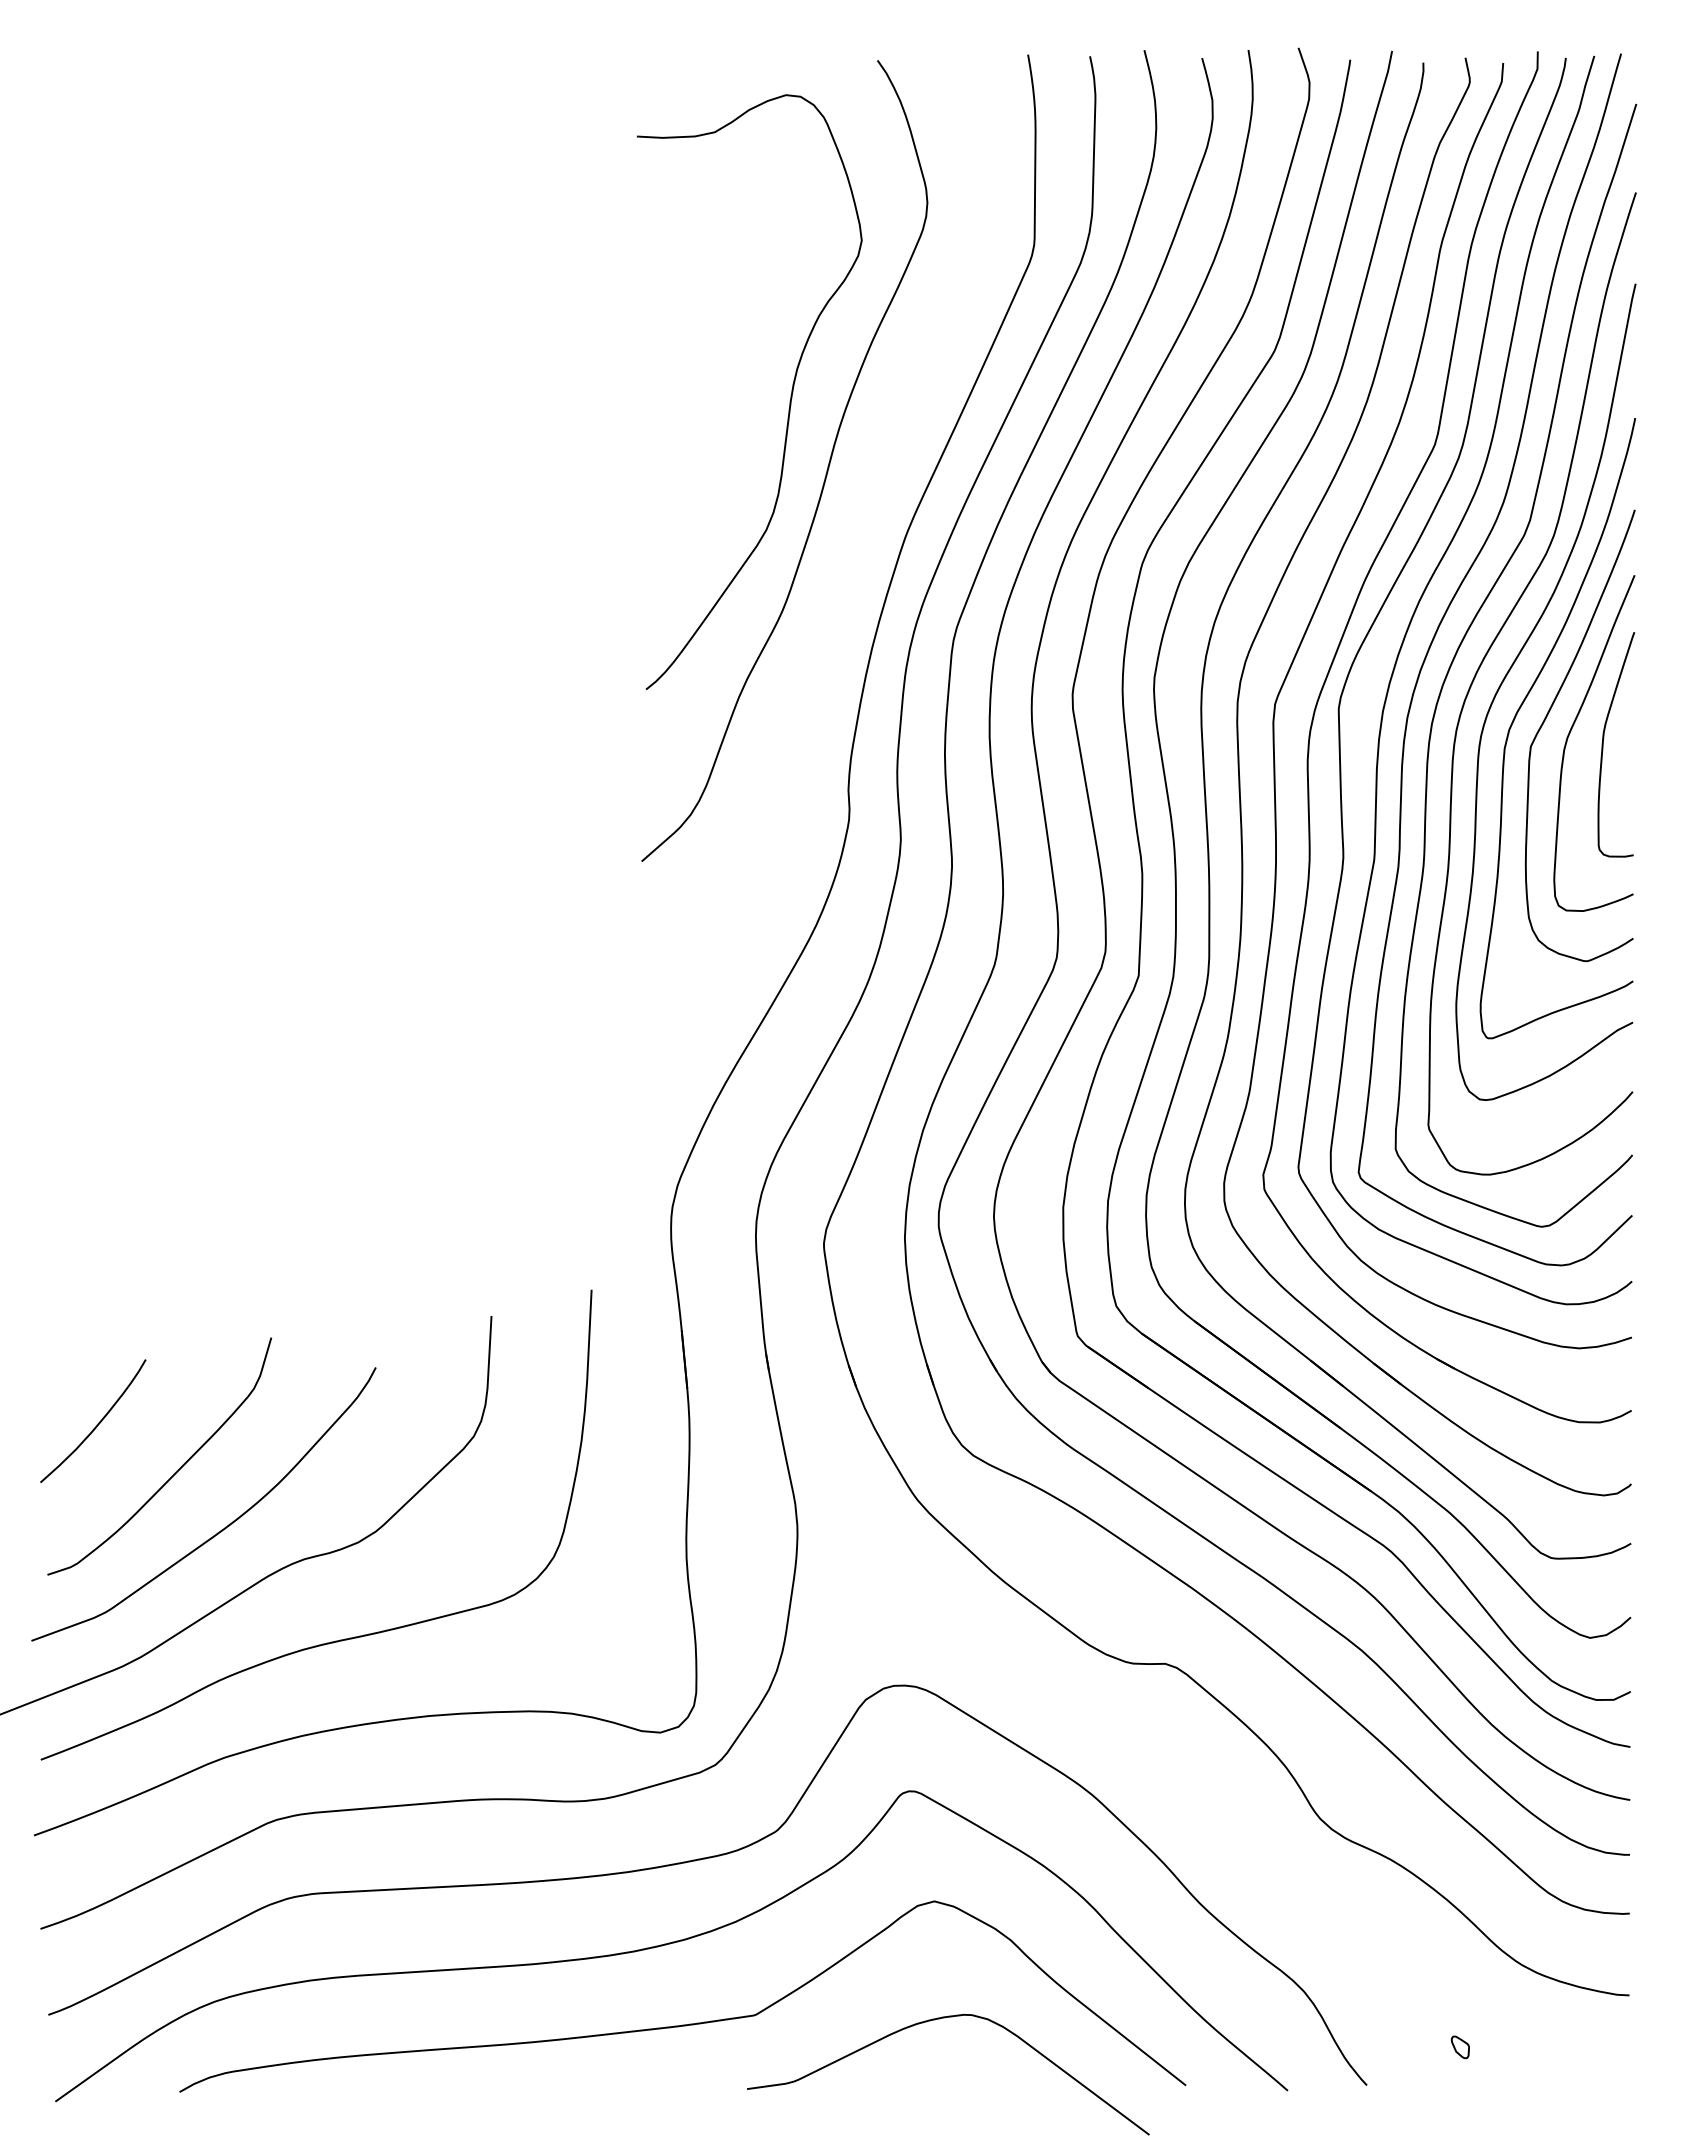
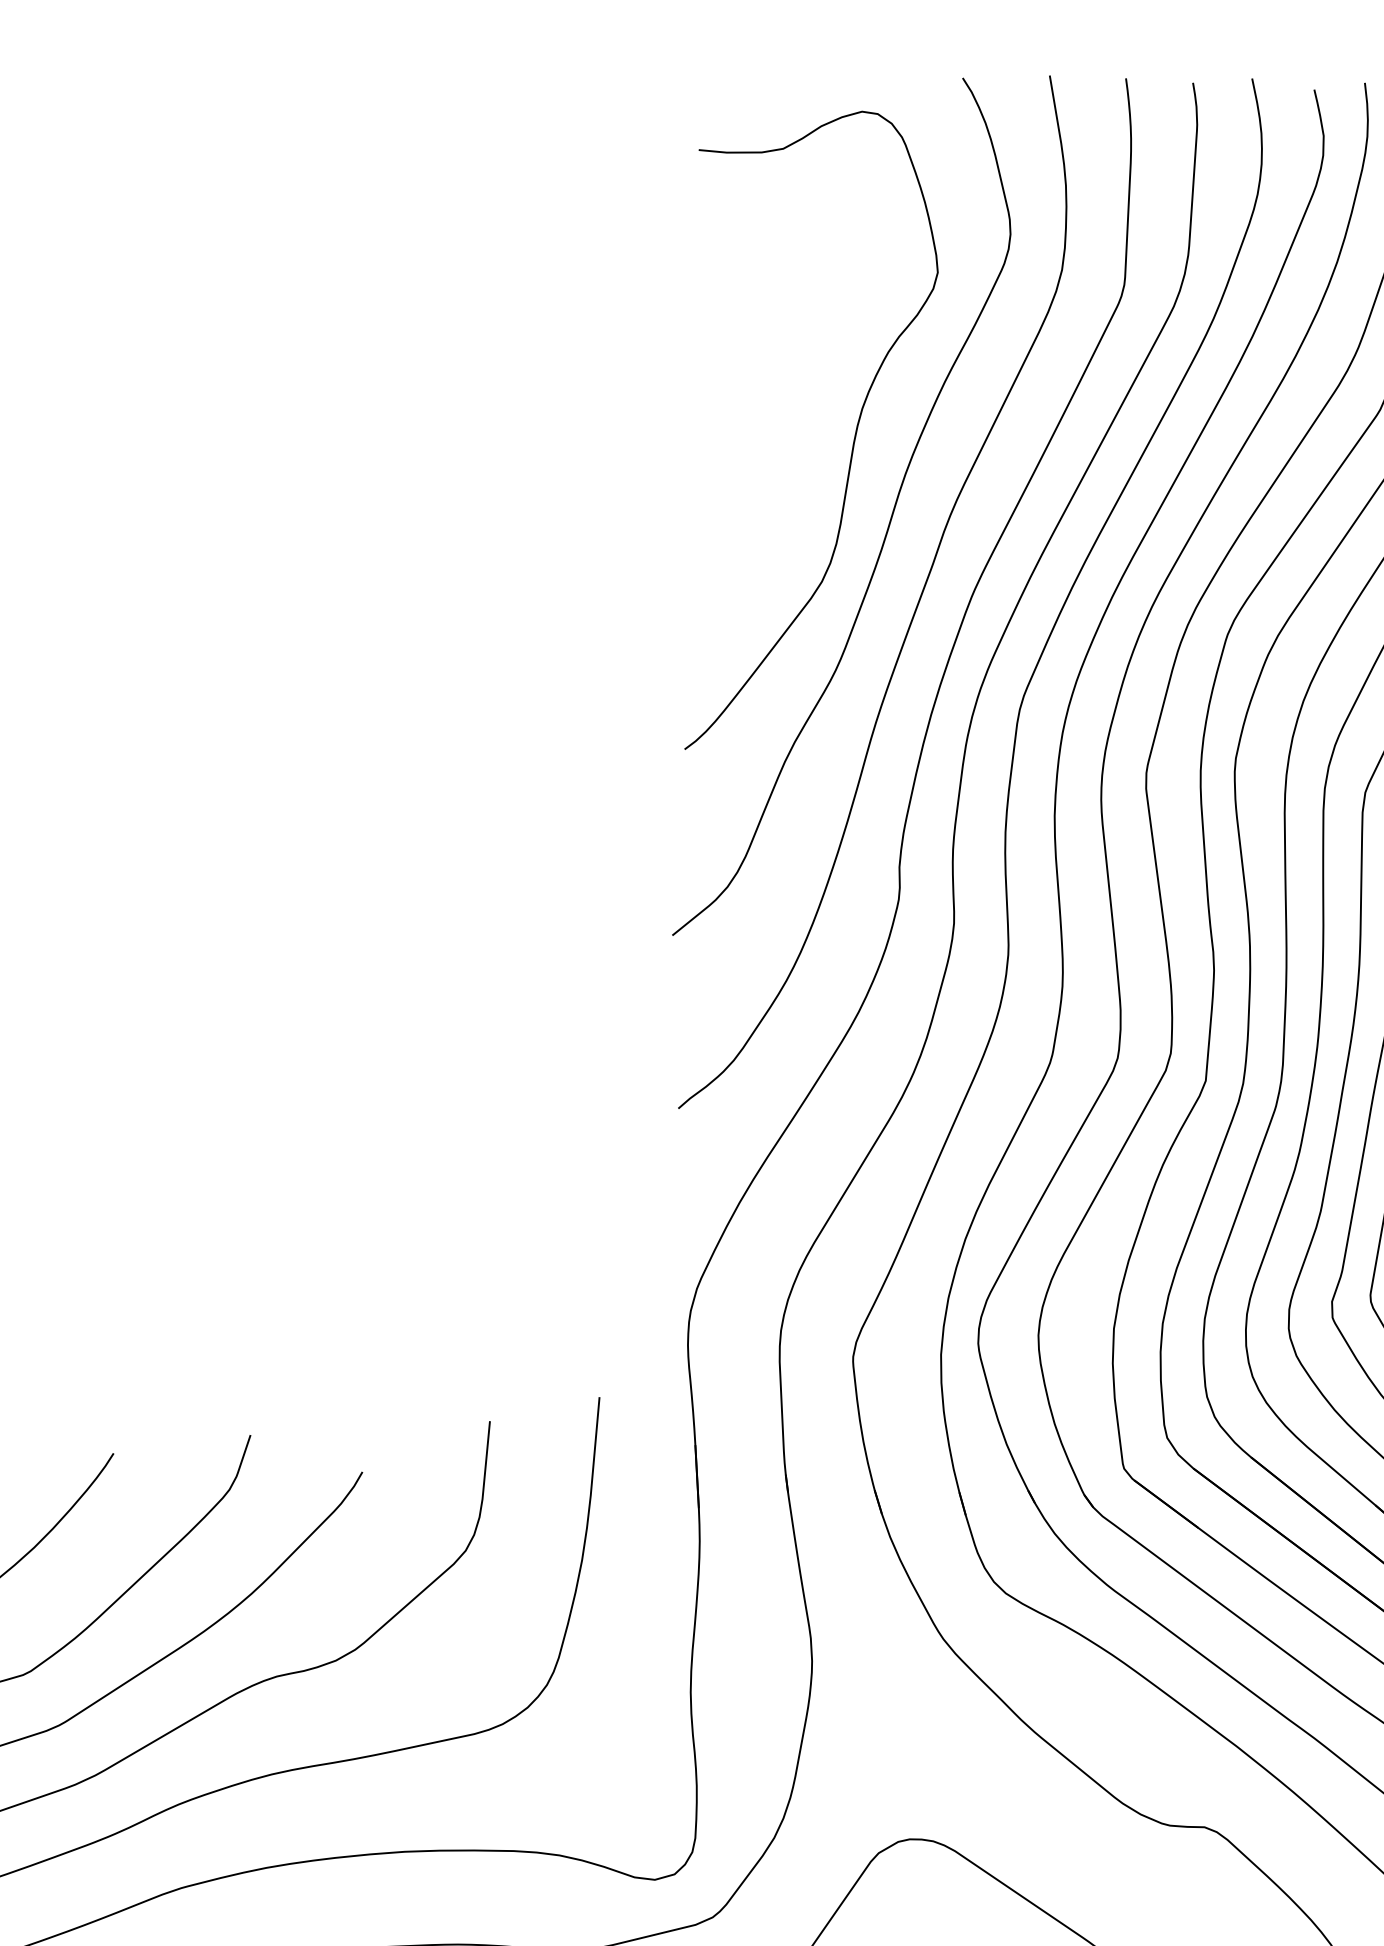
curve: (853, 550) -> (915, 607), added

